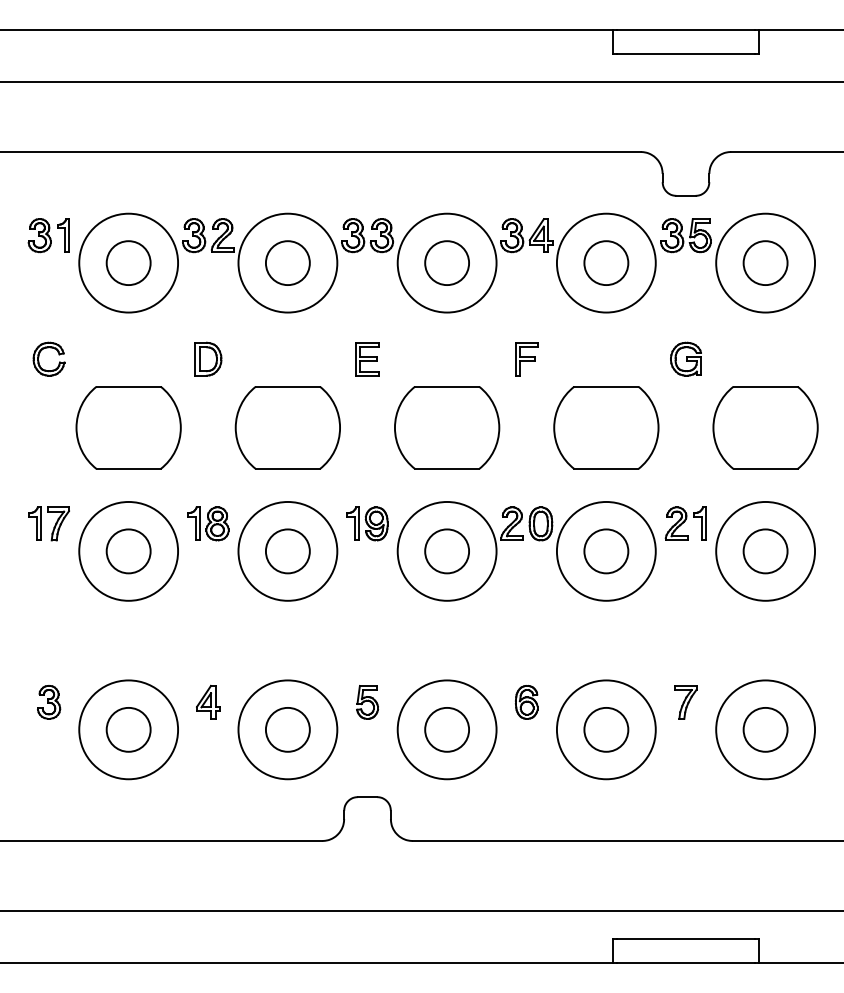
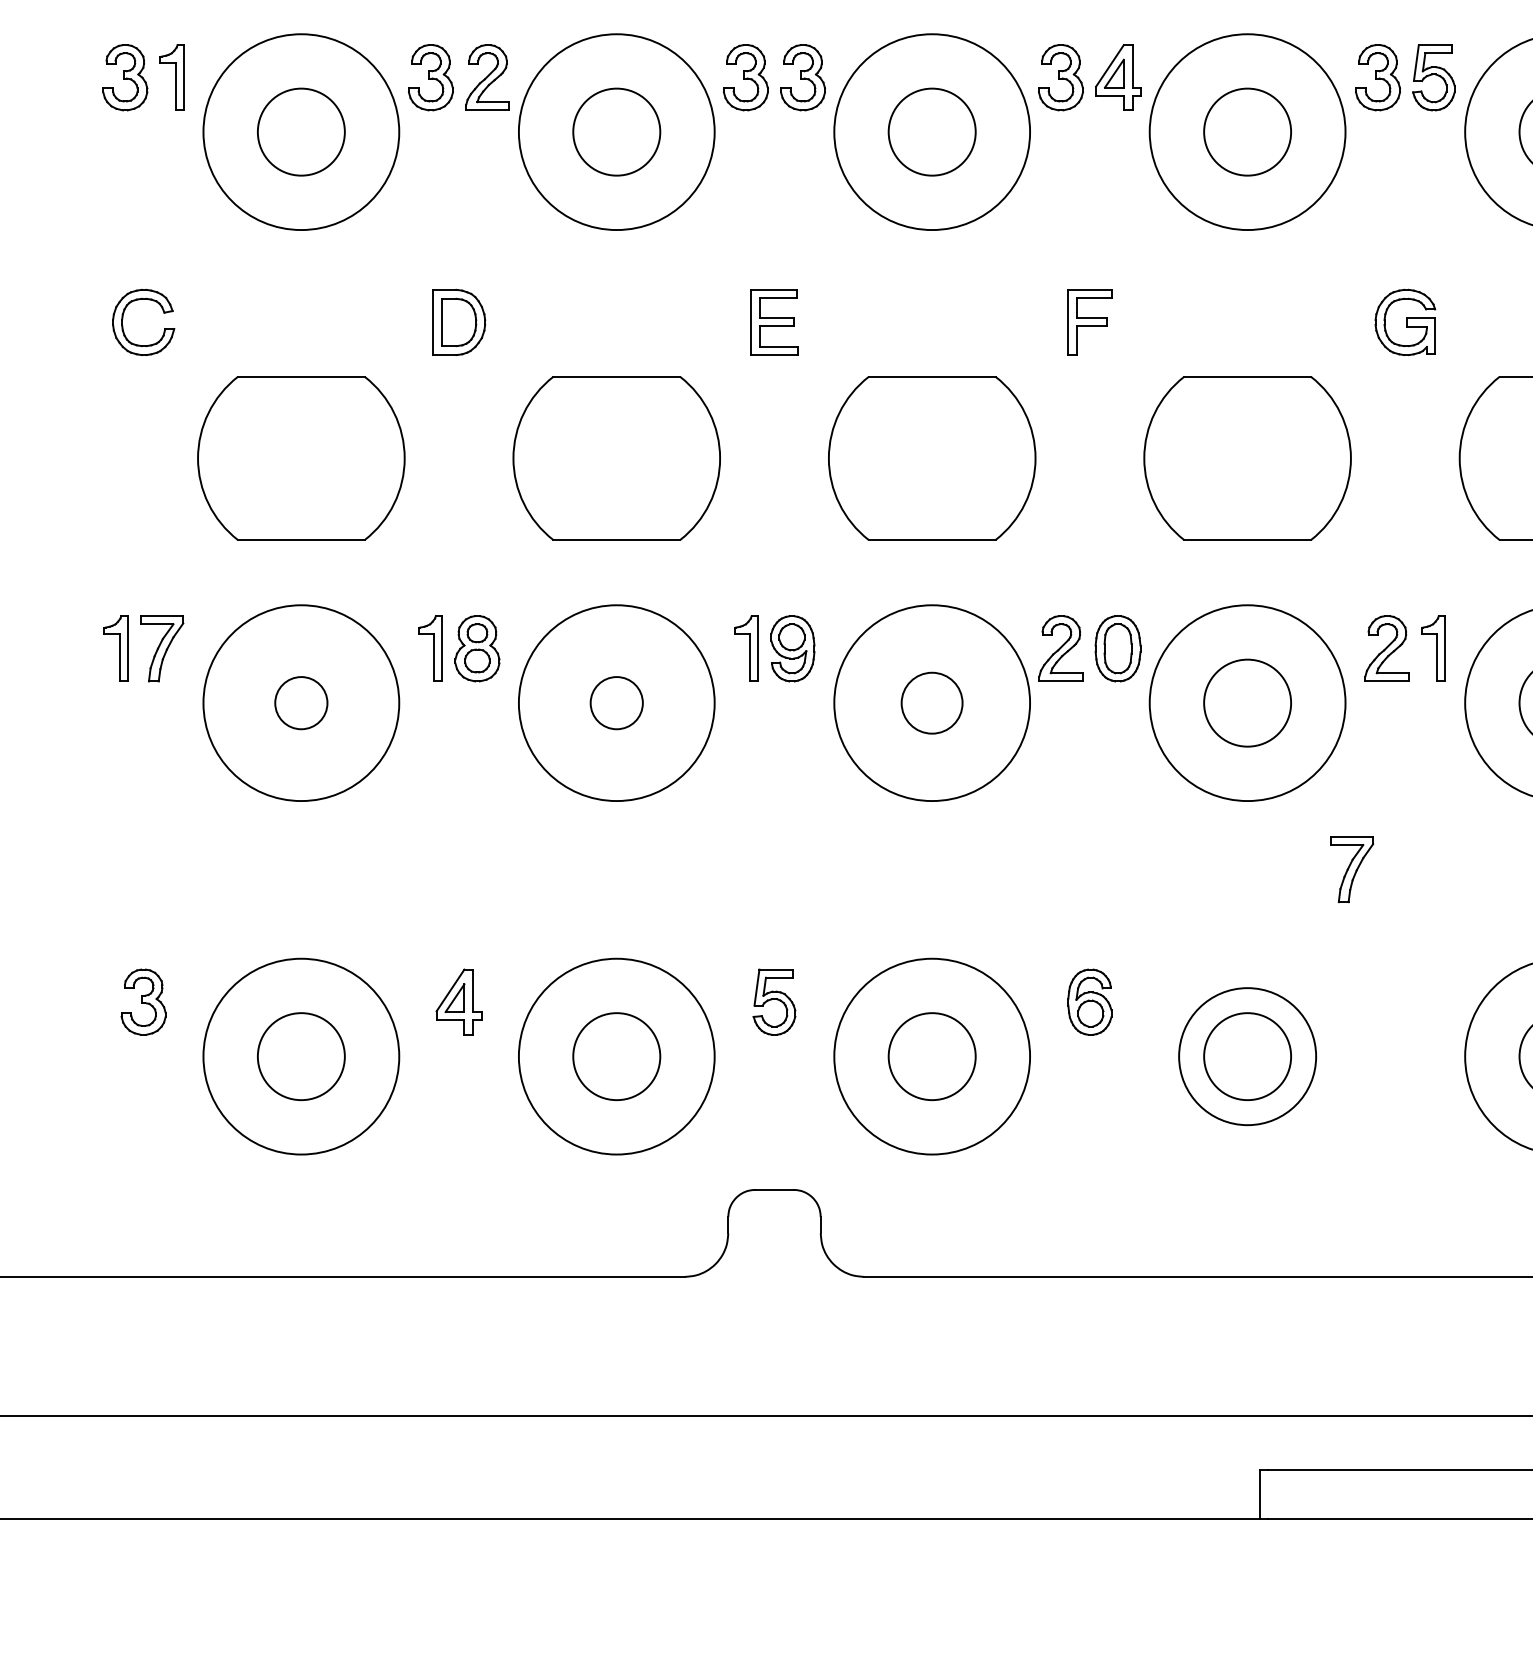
circle: (128, 551) -> (301, 703), size x0.6
circle: (287, 551) -> (615, 703), size x0.6
circle: (446, 551) -> (930, 703), size x0.7
part: (685, 702) -> (1350, 869), moved
circle: (605, 729) -> (1245, 1055), size x0.7

